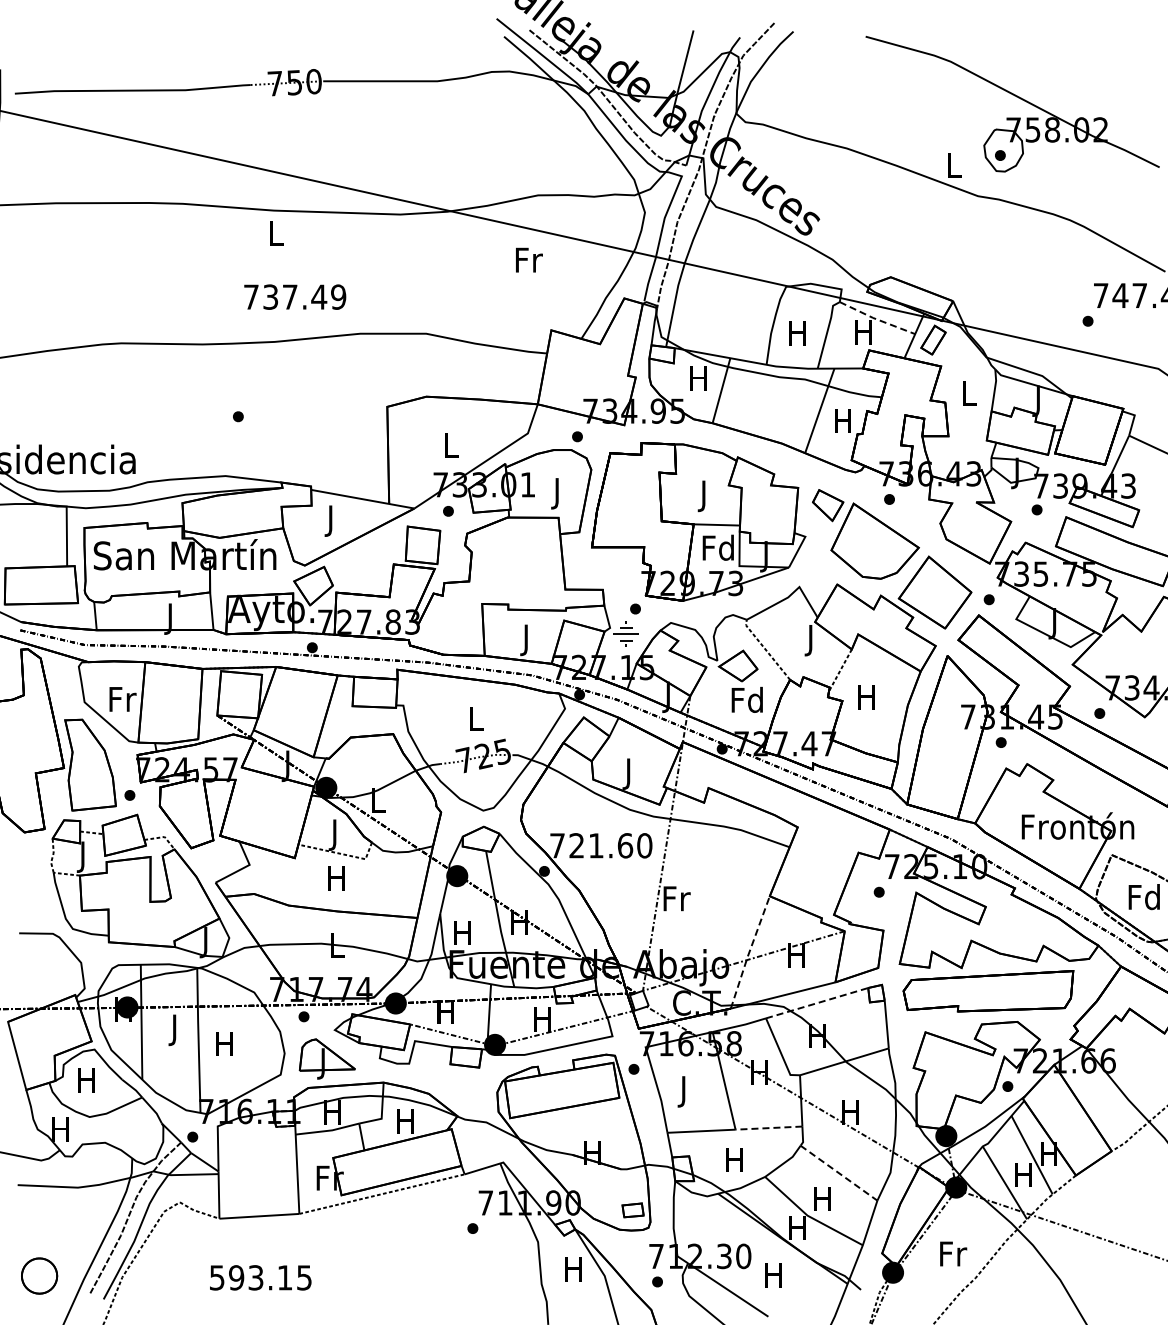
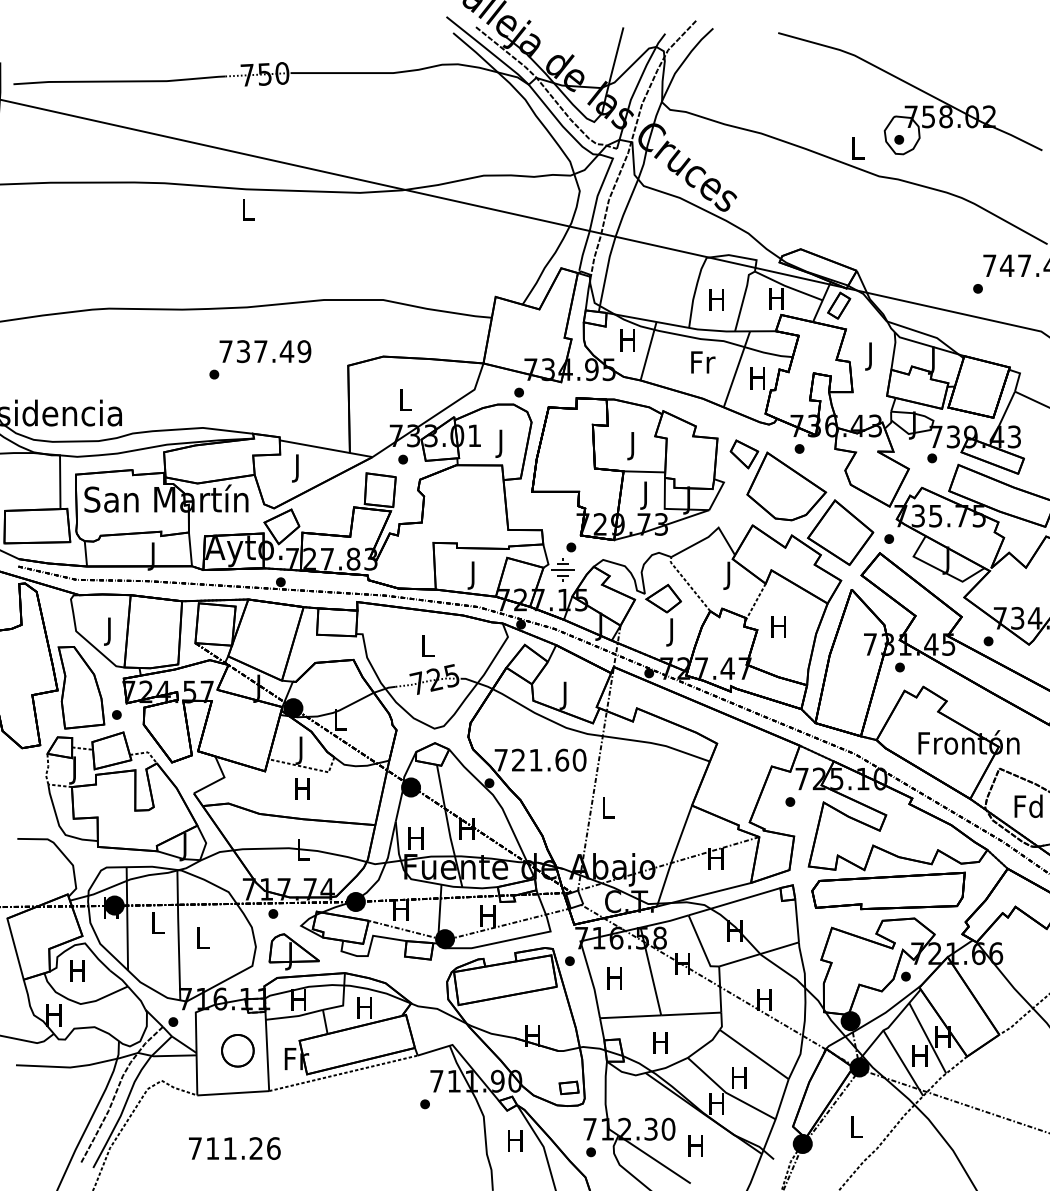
text: (529, 259) -> (703, 361), moved
text: (295, 296) -> (265, 351), moved
line: (876, 319) -> (787, 287), dashed -> solid
text: (969, 396) -> (871, 356), L -> J
text: (717, 550) -> (644, 494), Fd -> J
text: (122, 702) -> (110, 631), Fr -> J
text: (746, 702) -> (671, 631), Fd -> J
text: (676, 898) -> (608, 807), Fr -> L
line: (749, 952) -> (673, 856), dashed -> solid
line: (817, 1003) -> (734, 901), dashed -> solid
text: (175, 1030) -> (157, 926), J -> L
text: (224, 1043) -> (201, 937), H -> L
text: (683, 1091) -> (614, 981), J -> H
line: (768, 1128) -> (690, 1014), dashed -> solid
line: (839, 1173) -> (754, 1054), dashed -> solid
text: (953, 1253) -> (857, 1126), Fr -> L
part: (39, 1275) -> (237, 1050), moved
text: (261, 1277) -> (235, 1148), 593.15 -> 711.26

